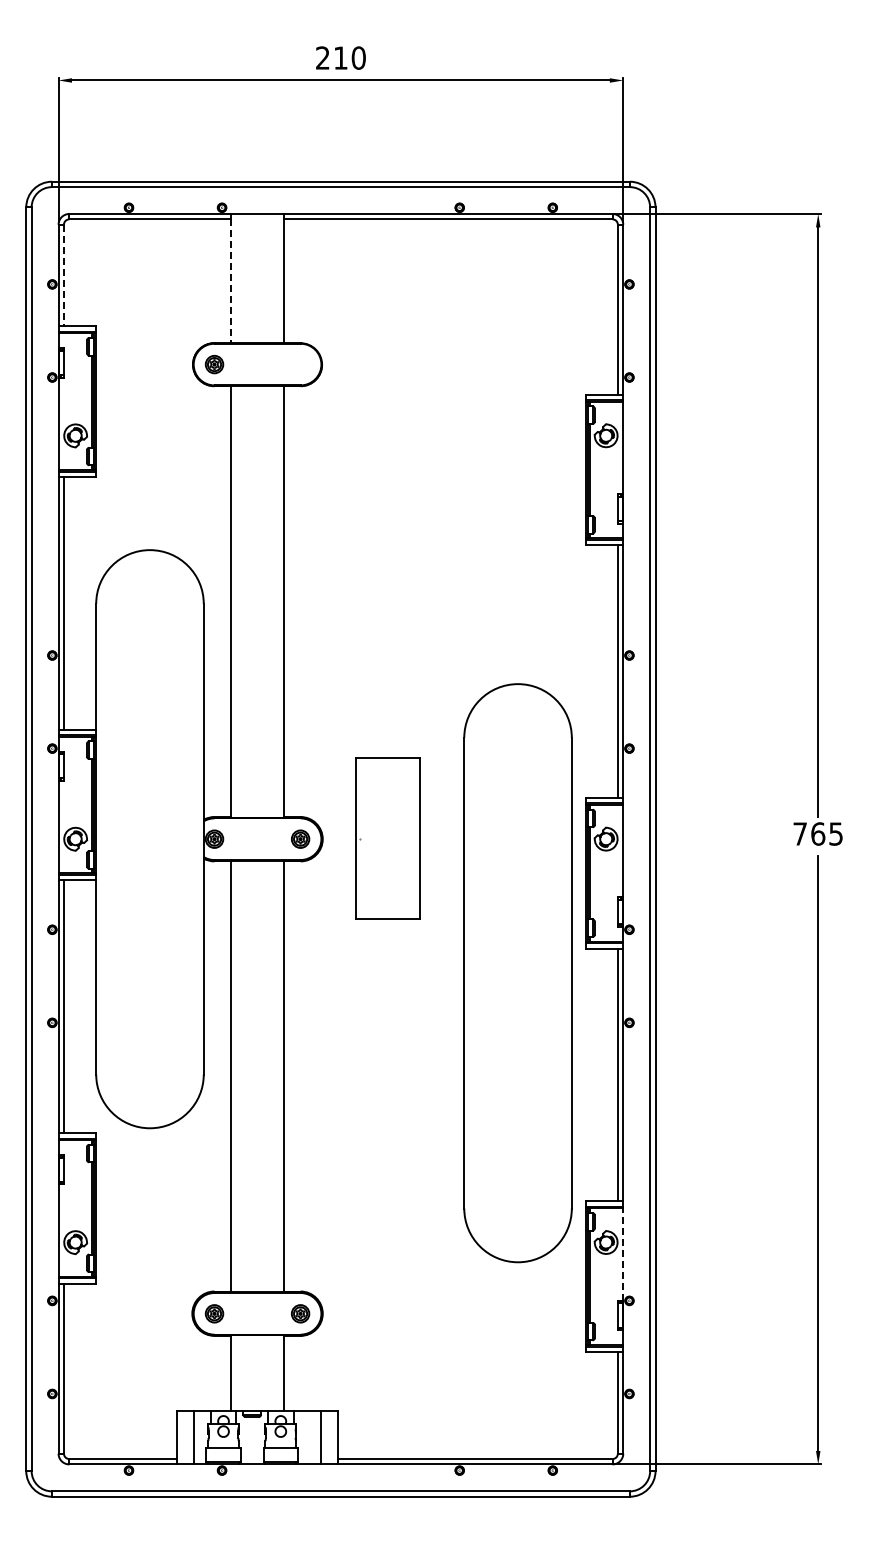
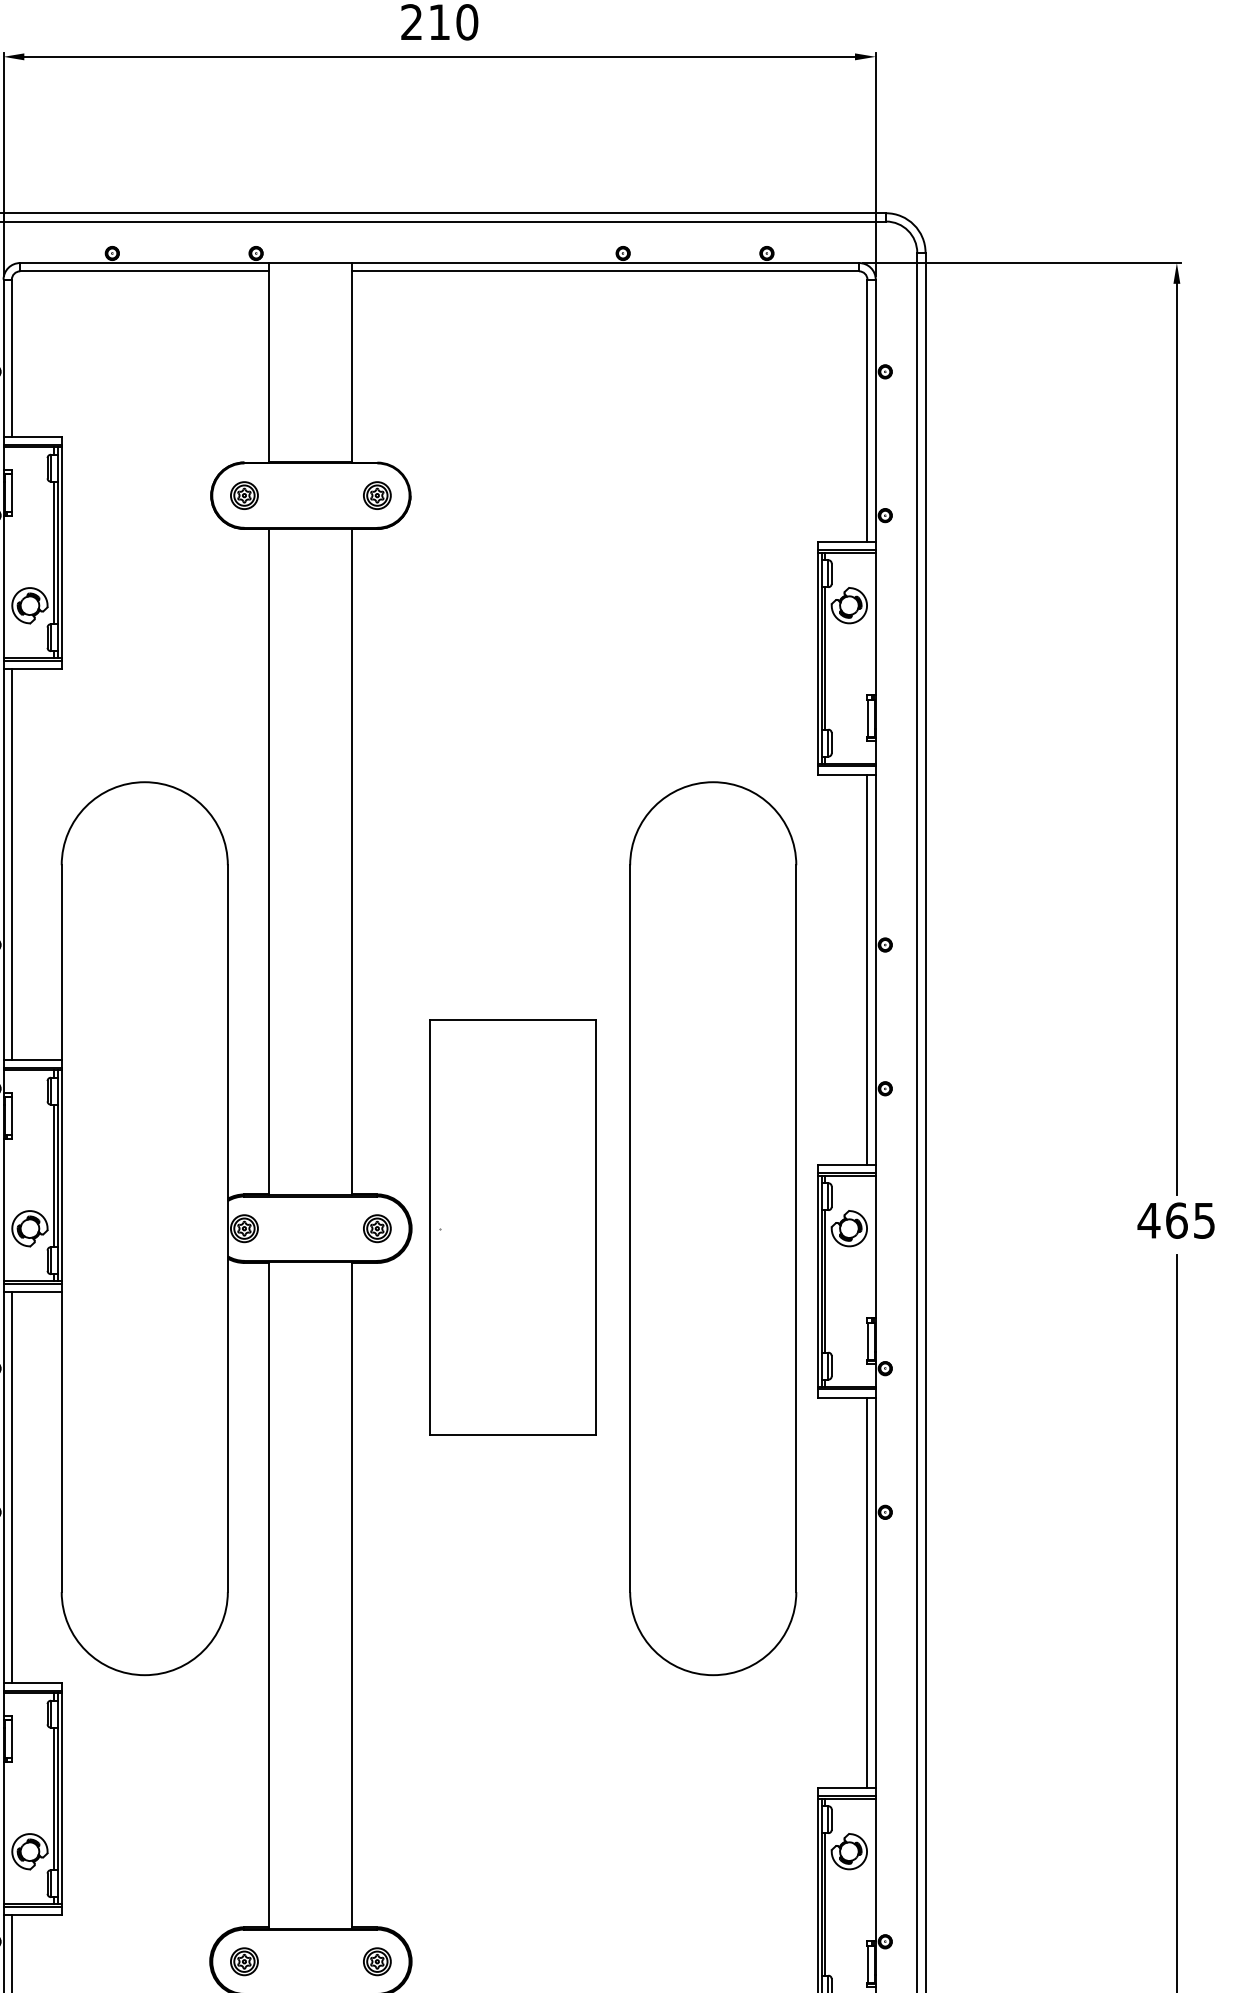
line: (63, 275) -> (11, 358), dashed -> solid
line: (230, 281) -> (269, 367), dashed -> solid
part: (300, 364) -> (377, 495), added
text: (799, 833) -> (1147, 1219), 765 -> 465
part: (387, 838) -> (511, 1227), size x1.67
part: (517, 973) -> (712, 1229), moved
line: (623, 1254) -> (876, 1870), dashed -> solid

